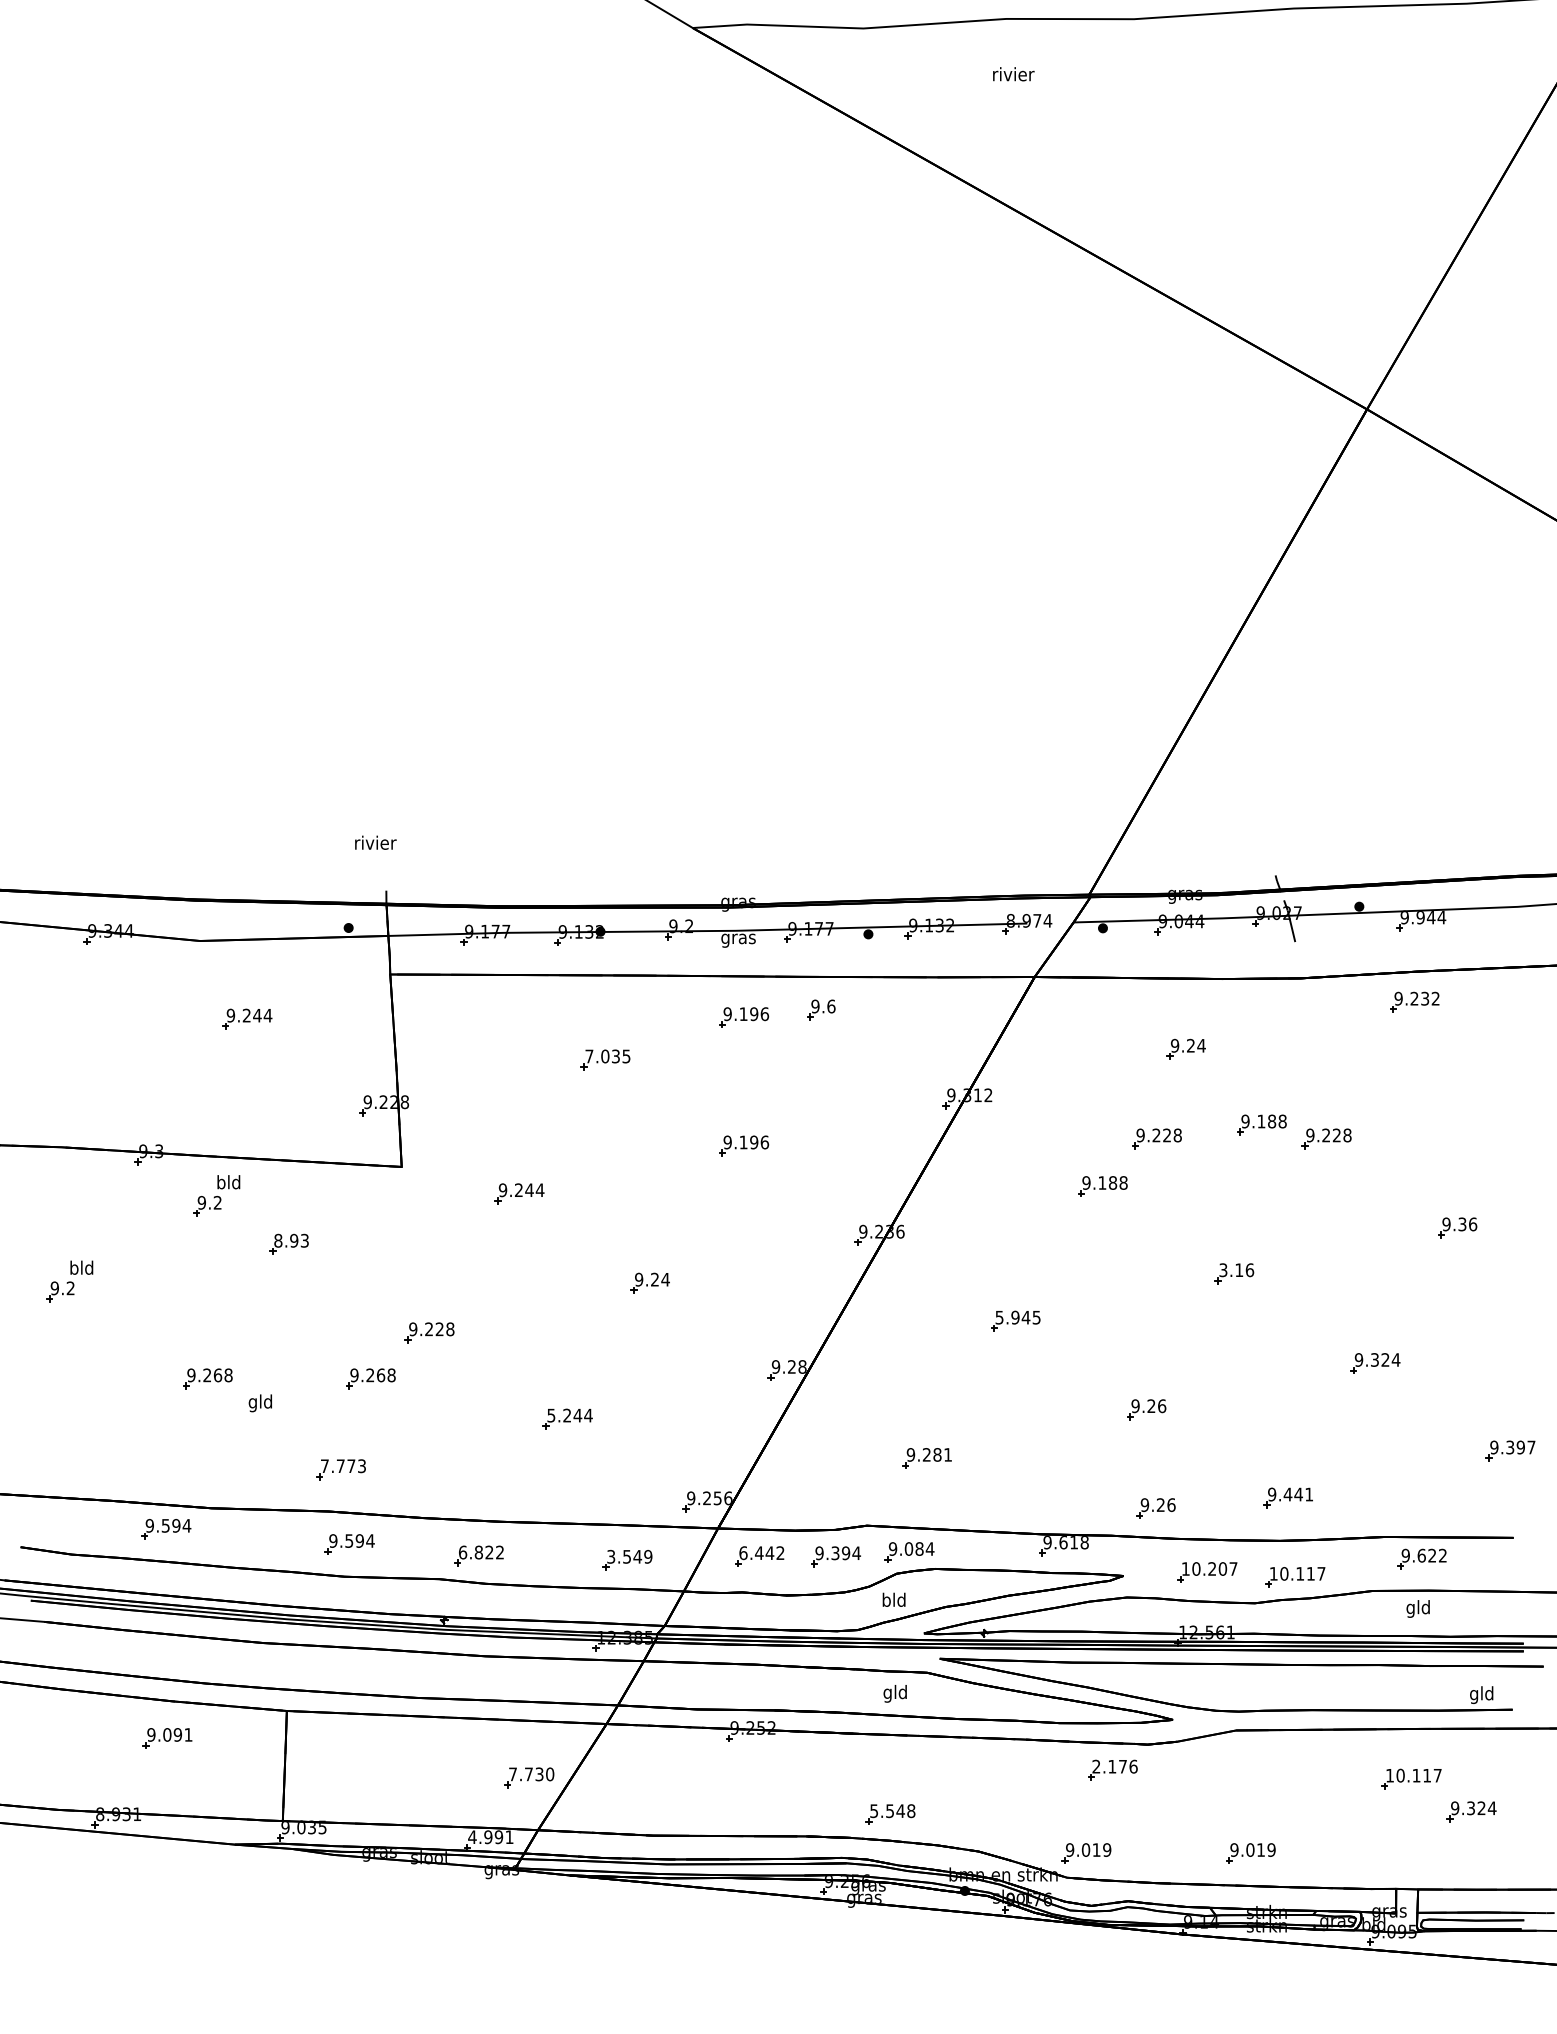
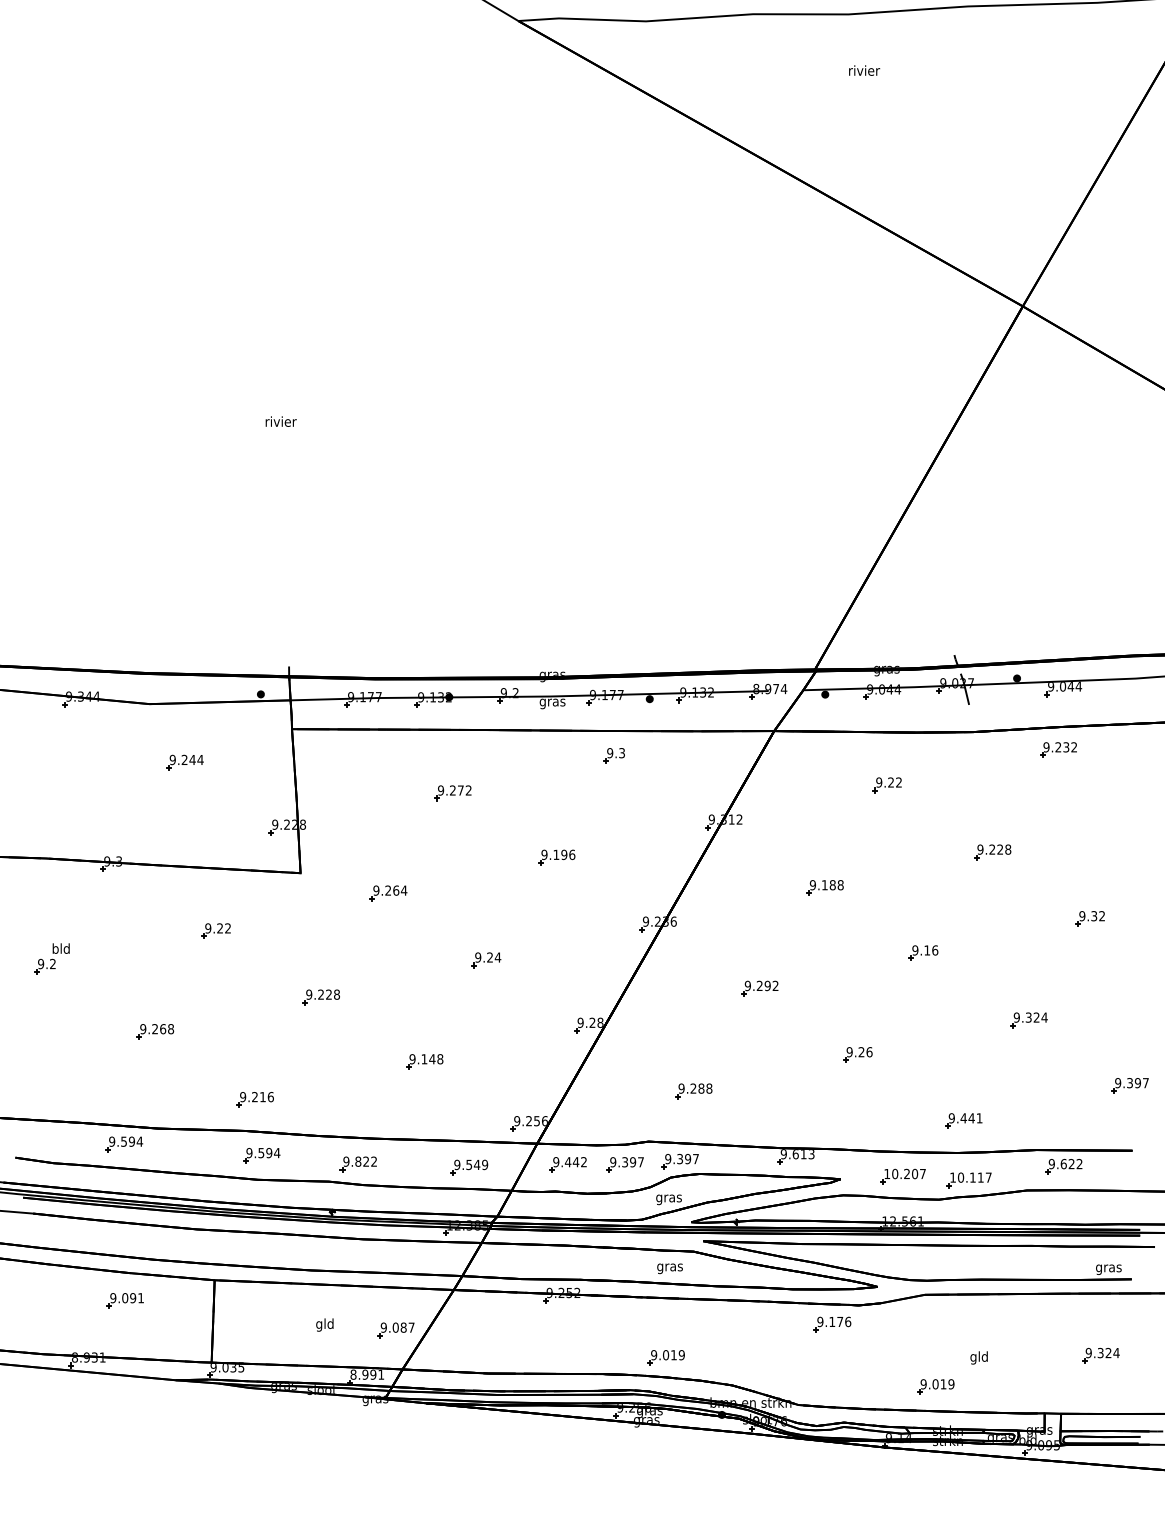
text: (1013, 74) -> (864, 70), moved
text: (374, 842) -> (280, 421), moved
text: (1420, 917) -> (1062, 686), 9.944 -> 9.044
text: (831, 1006) -> (622, 753), 9.6 -> 9.3
part: (743, 1017) -> (556, 761), removed
text: (1200, 1045) -> (898, 782), 9.24 -> 9.22
text: (607, 1056) -> (454, 790), 7.035 -> 9.272
part: (1260, 1124) -> (943, 841), removed
part: (1156, 1139) -> (865, 852), removed
text: (529, 1190) -> (396, 890), 9.244 -> 9.264
part: (215, 1195) -> (161, 894), removed
text: (1473, 1224) -> (1102, 916), 9.36 -> 9.32
text: (290, 1240) -> (217, 928), 8.93 -> 9.22
text: (1223, 1270) -> (915, 950), 3.16 -> 9.16
text: (1017, 1317) -> (761, 985), 5.945 -> 9.292
part: (370, 1378) -> (277, 1031), removed
text: (259, 1402) -> (324, 1324), moved
text: (570, 1415) -> (426, 1059), 5.244 -> 9.148
text: (948, 1454) -> (709, 1088), 9.281 -> 9.288
text: (342, 1466) -> (256, 1097), 7.773 -> 9.216
part: (1155, 1508) -> (864, 1128), removed
text: (1084, 1542) -> (811, 1154), 9.618 -> 9.613
text: (920, 1549) -> (688, 1159), 9.084 -> 9.397
text: (463, 1552) -> (346, 1161), 6.822 -> 9.822
text: (743, 1553) -> (556, 1162), 6.442 -> 9.442
text: (856, 1553) -> (640, 1162), 9.394 -> 9.397
text: (611, 1556) -> (457, 1164), 3.549 -> 9.549
text: (893, 1601) -> (668, 1198), bld -> gras
text: (1417, 1608) -> (978, 1357), moved
text: (894, 1693) -> (669, 1267), gld -> gras
text: (1481, 1695) -> (1108, 1268), gld -> gras
text: (1096, 1767) -> (820, 1322), 2.176 -> 9.176
text: (531, 1774) -> (397, 1327), 7.730 -> 9.087
part: (1410, 1779) -> (1055, 1331), removed
text: (892, 1811) -> (667, 1355), 5.548 -> 9.019
text: (472, 1836) -> (353, 1374), 4.991 -> 8.991
part: (1085, 1852) -> (812, 1386), removed

